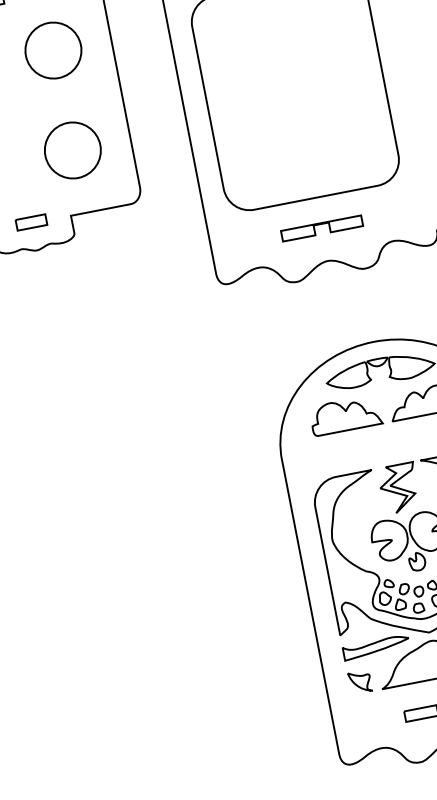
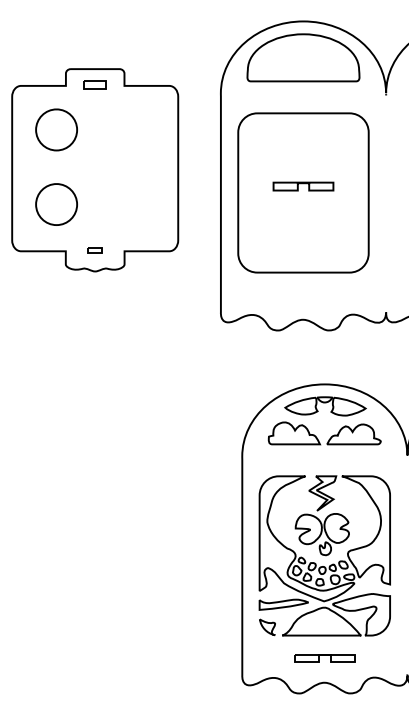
part: (52, 50) -> (134, 129), removed
part: (72, 150) -> (134, 204), removed
part: (30, 222) -> (94, 250), size x0.6
part: (322, 228) -> (303, 186), moved

